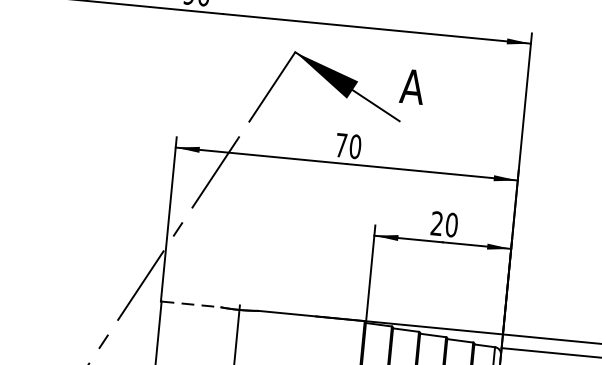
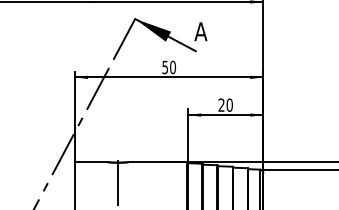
text: (341, 145) -> (165, 67), 70 -> 50
line: (192, 305) -> (92, 162), dashed -> solid

